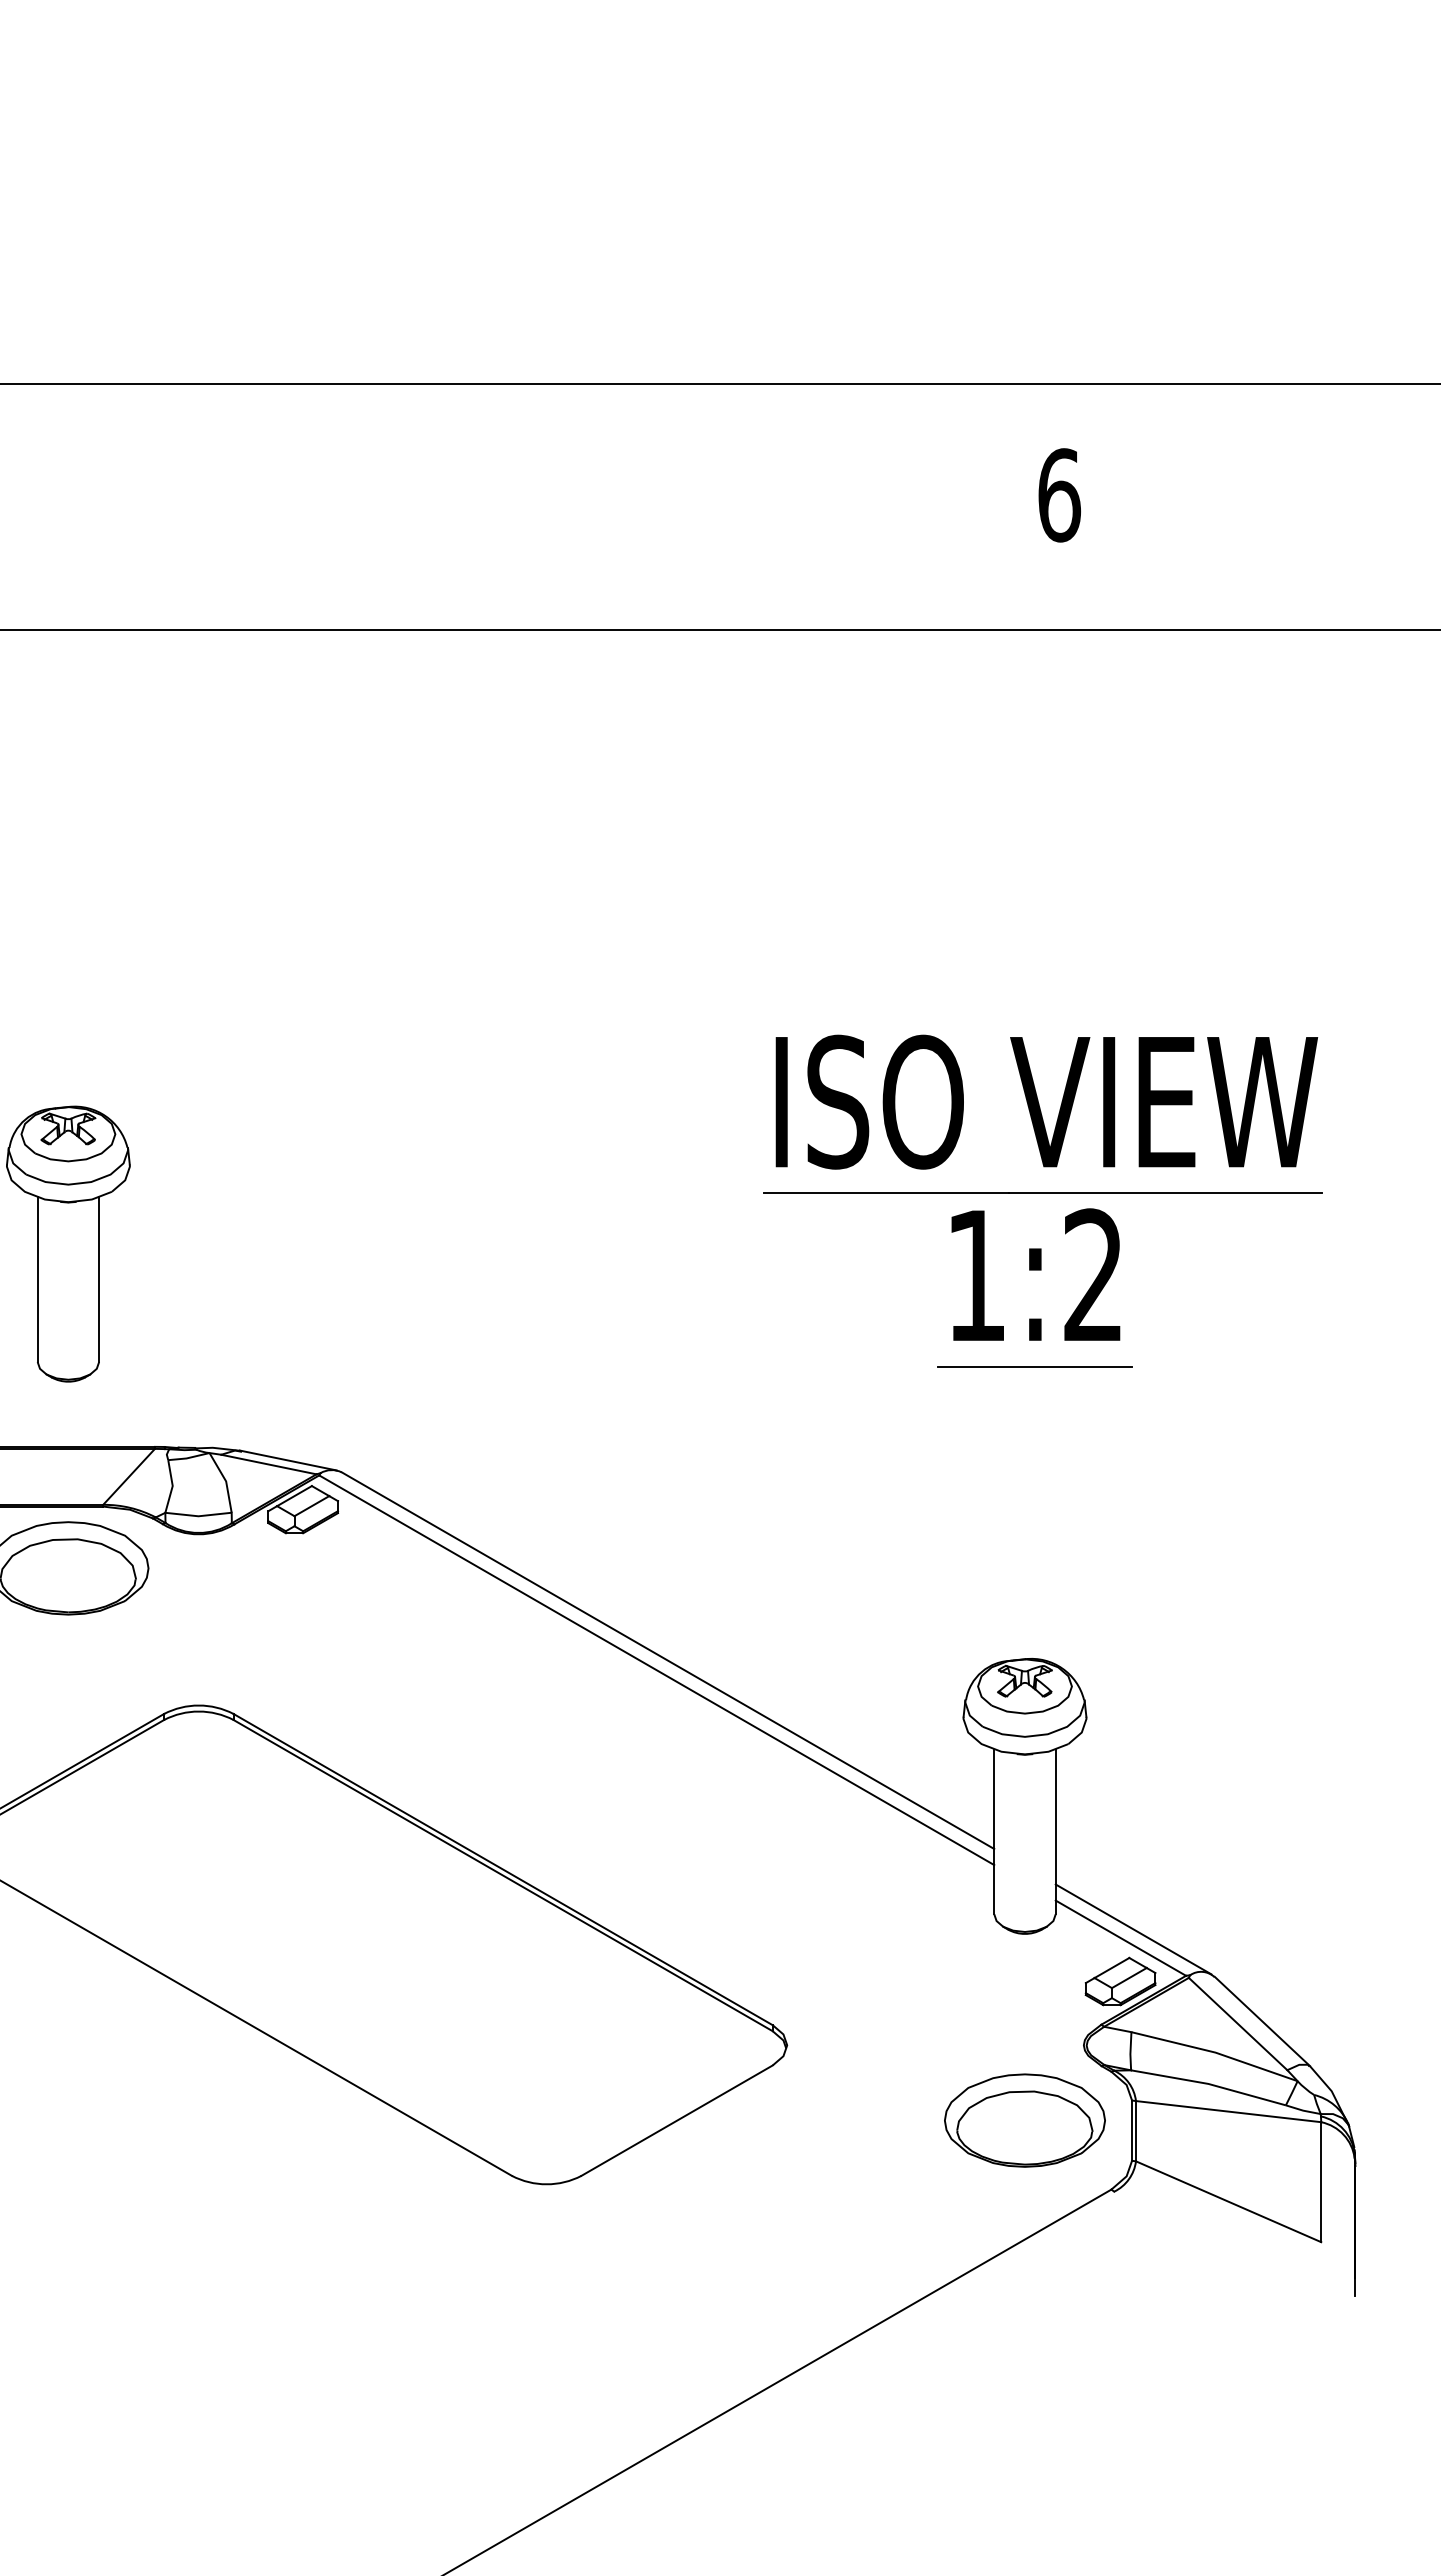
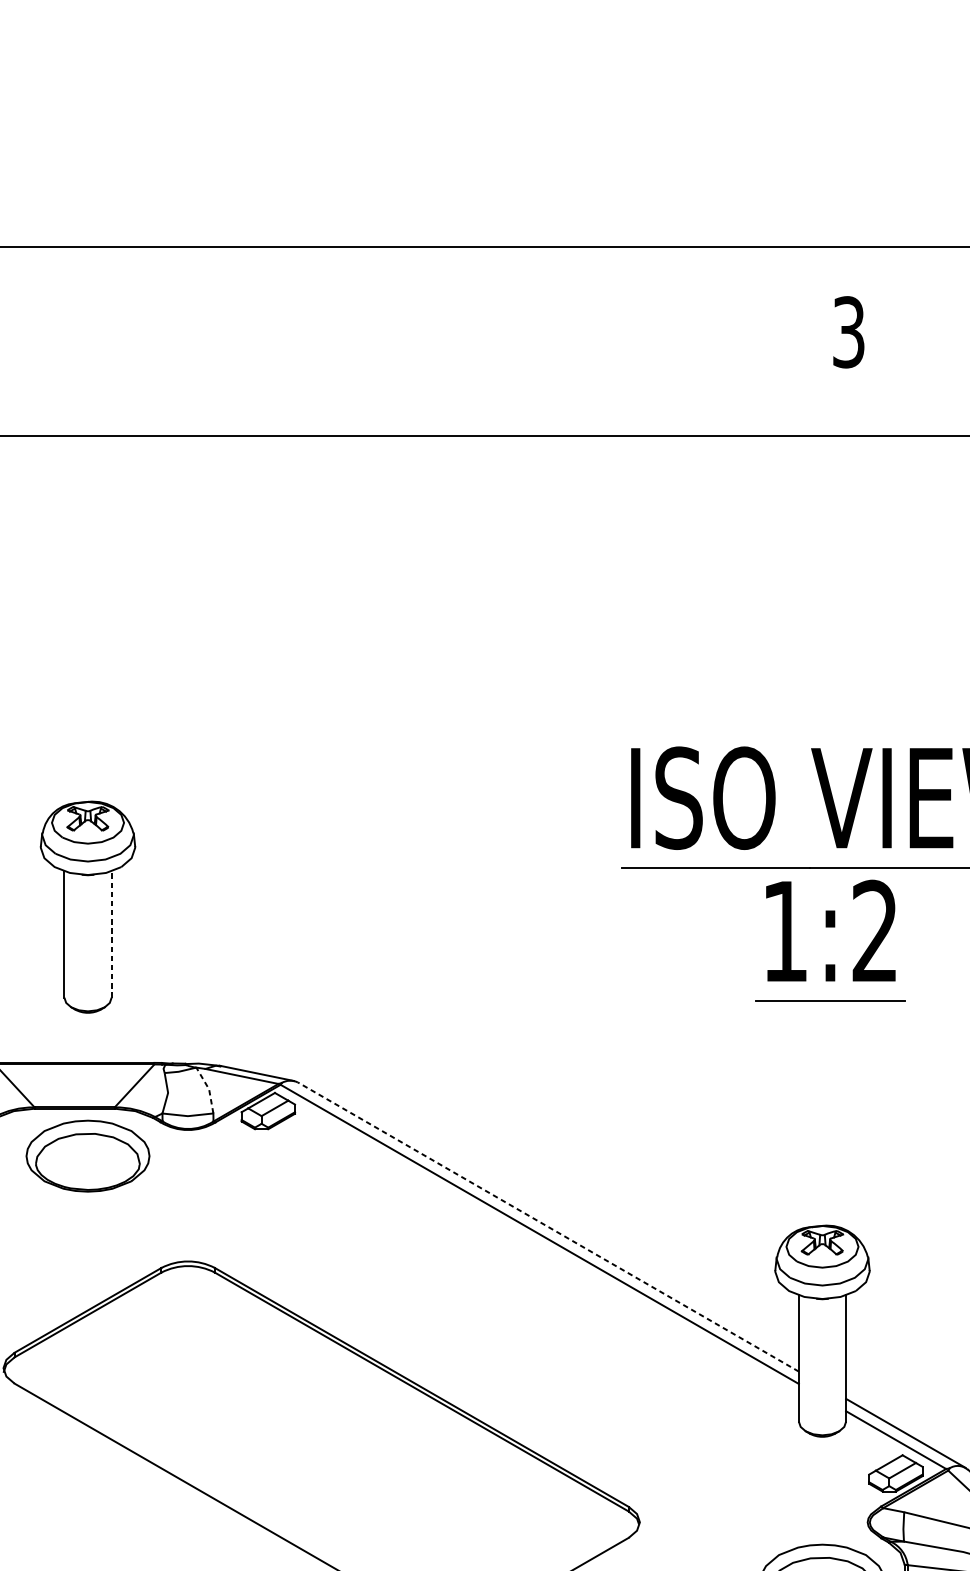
text: (1059, 495) -> (848, 332), 6 -> 3
line: (99, 1279) -> (111, 934), solid -> dashed
line: (226, 1481) -> (209, 1089), solid -> dashed
line: (668, 1660) -> (548, 1226), solid -> dashed

